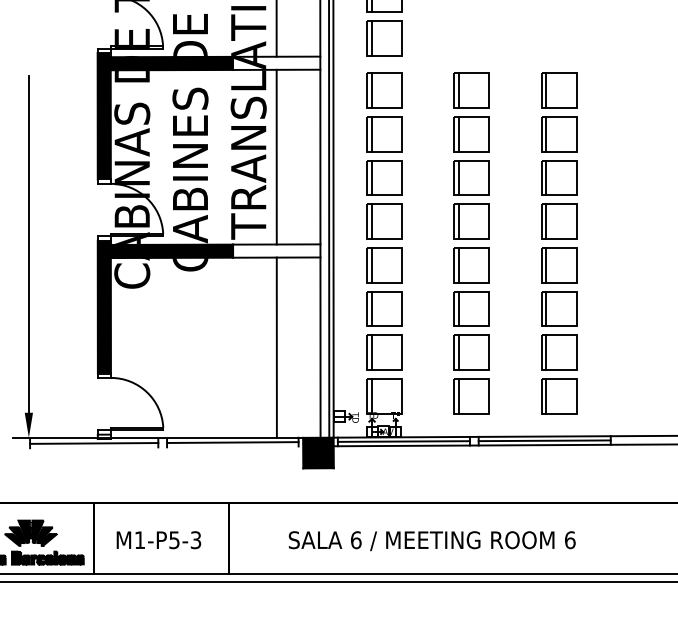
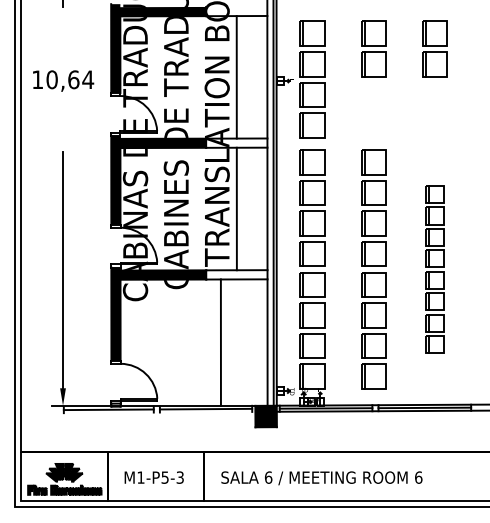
part: (558, 243) -> (434, 269), size x0.7
line: (276, 347) -> (220, 342), moved
text: (431, 541) -> (321, 478), moved

